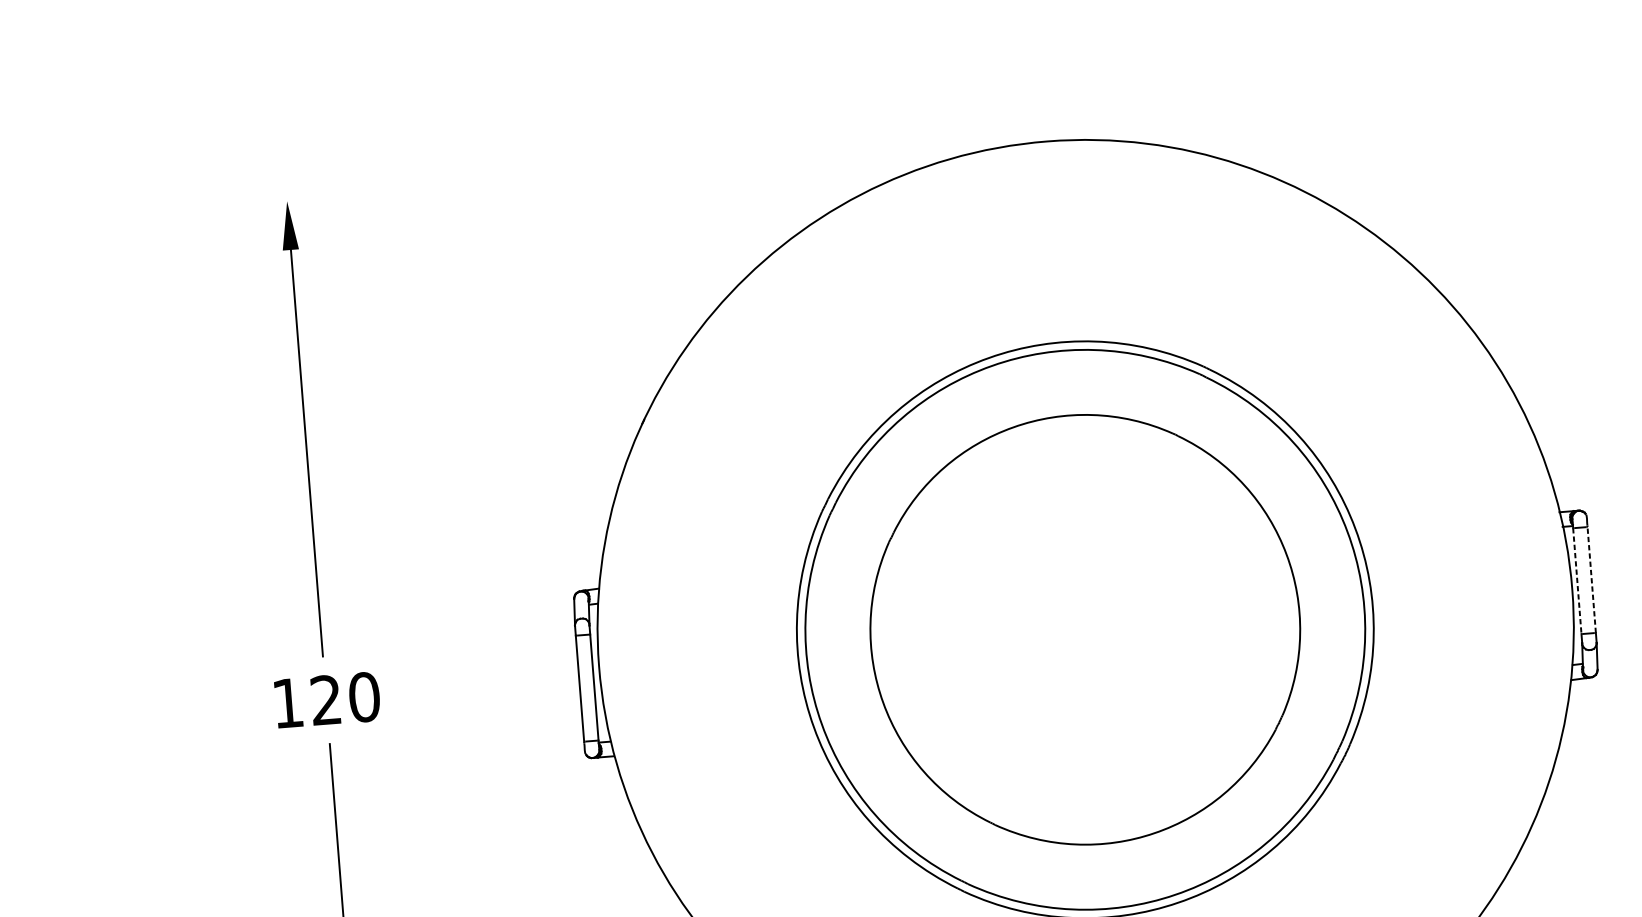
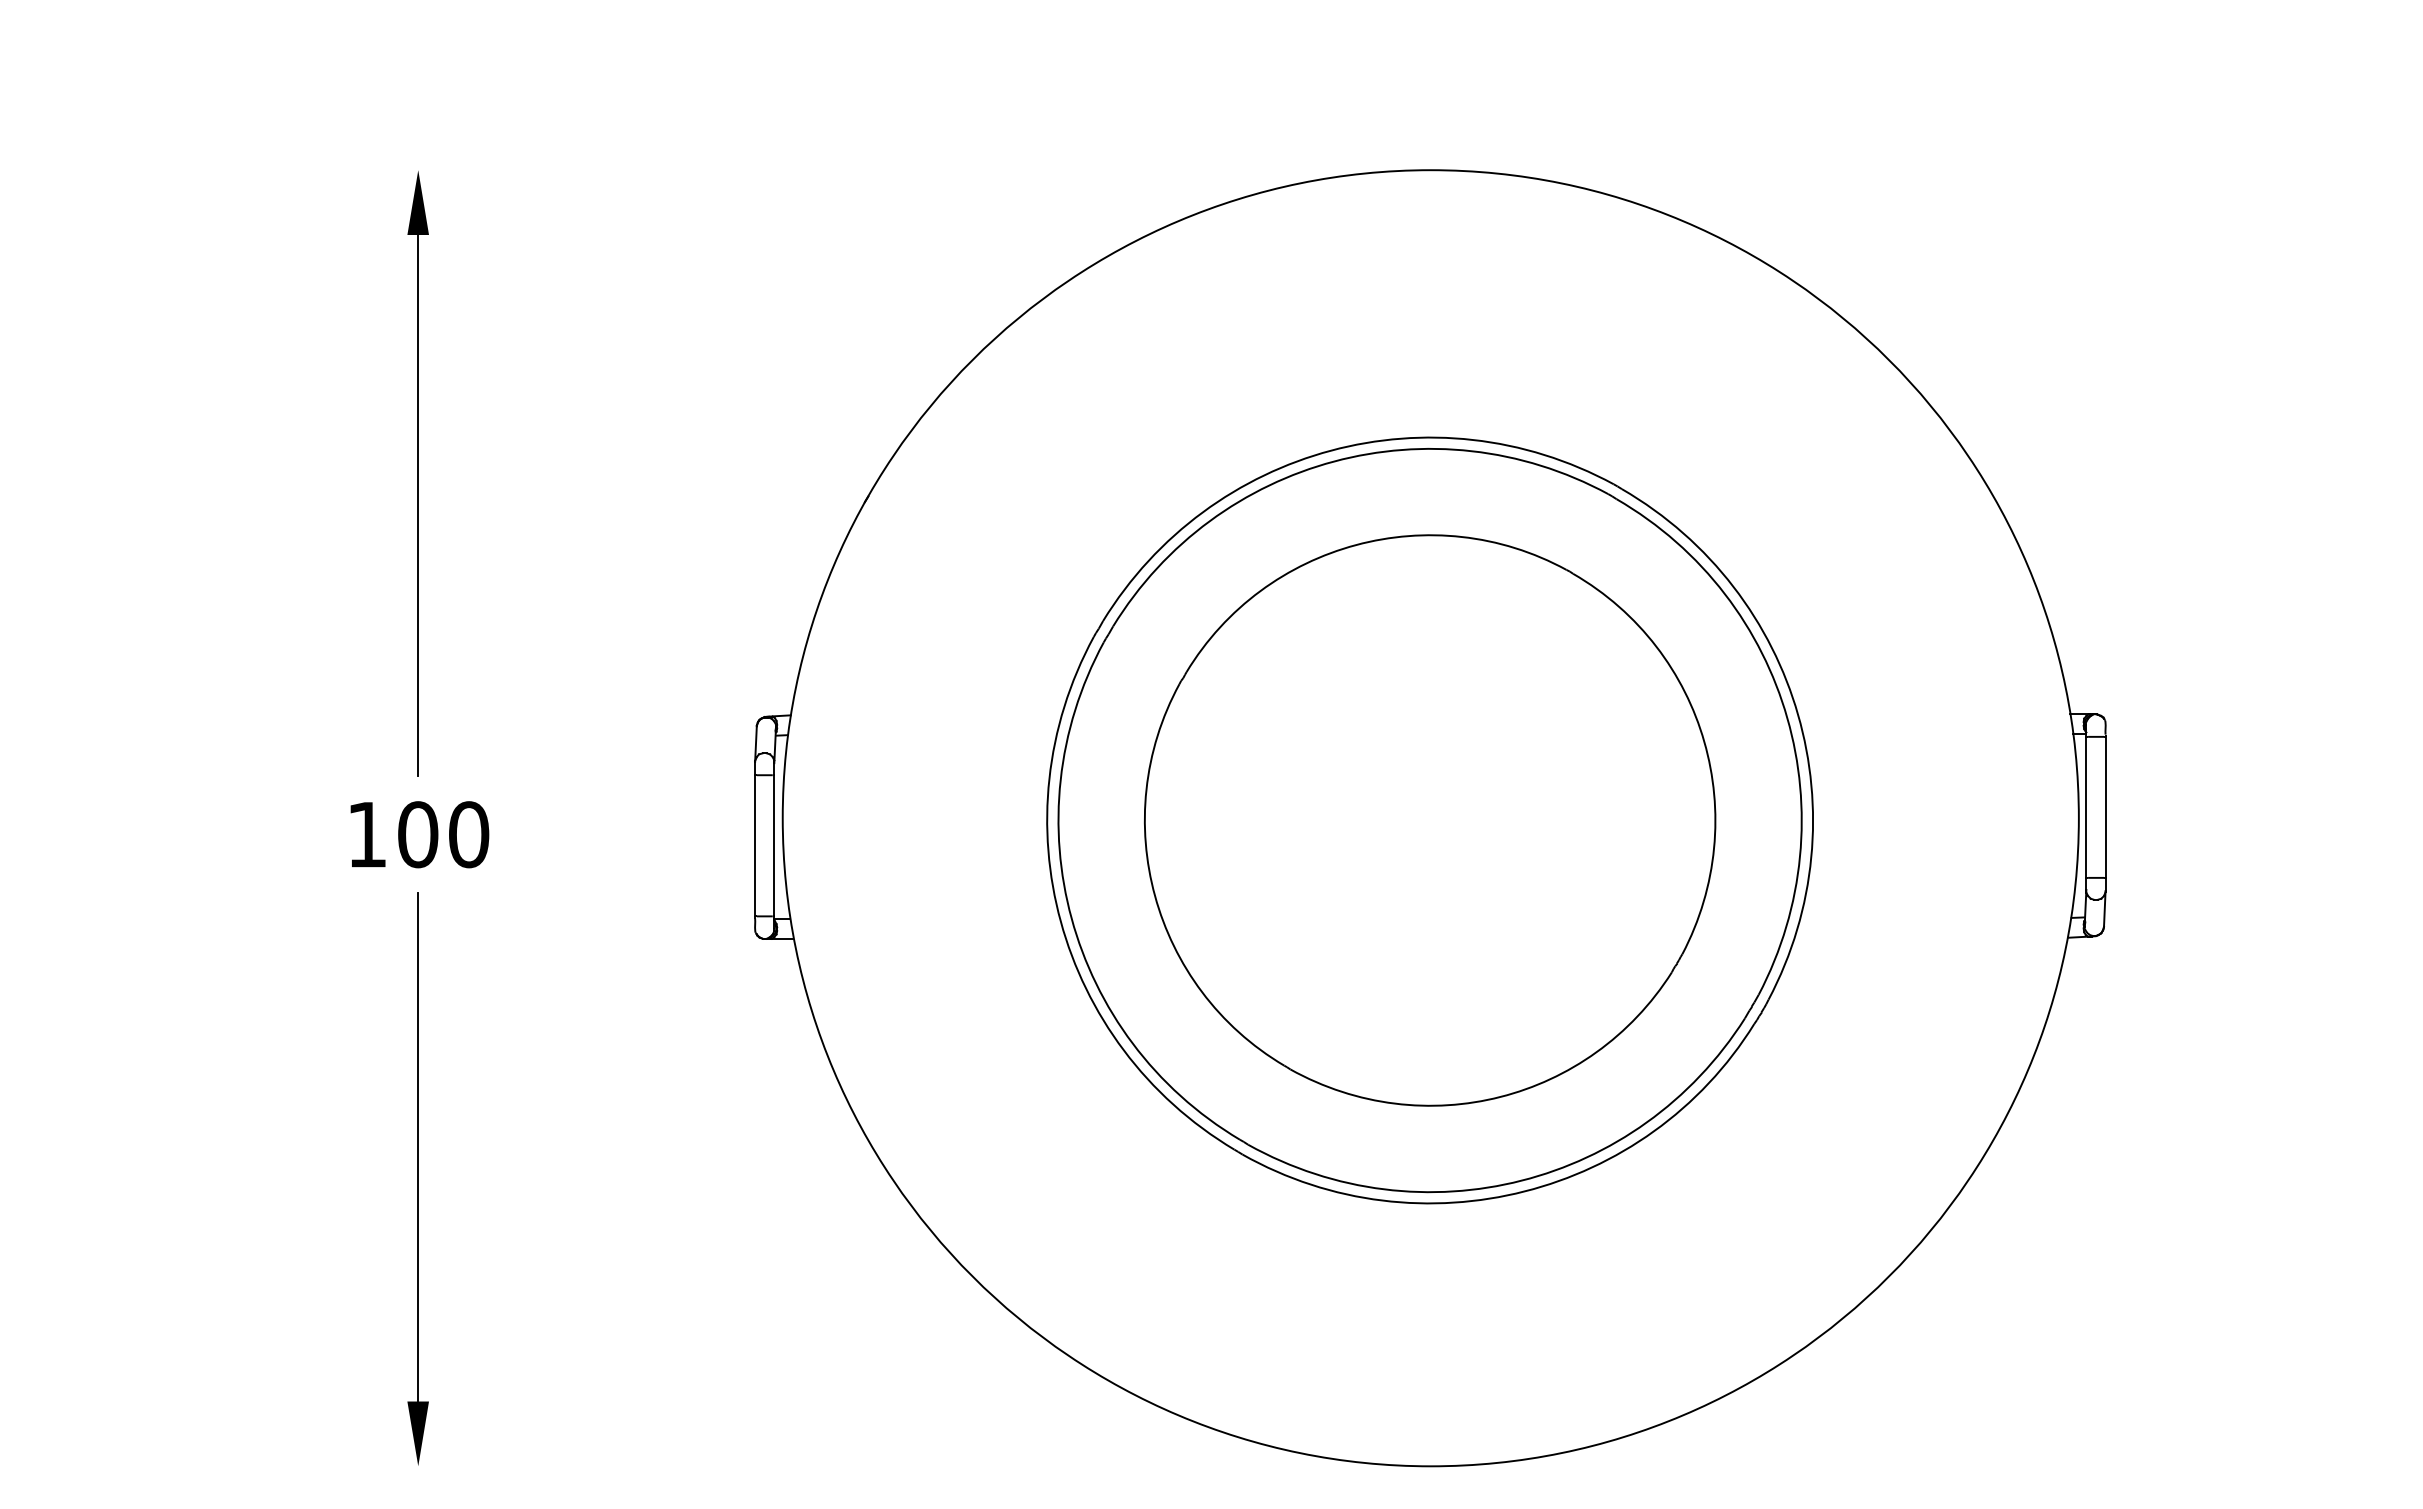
line: (1591, 580) -> (2105, 807), dashed -> solid
line: (1577, 581) -> (2086, 807), dashed -> solid
text: (326, 700) -> (418, 834), 120 -> 100

